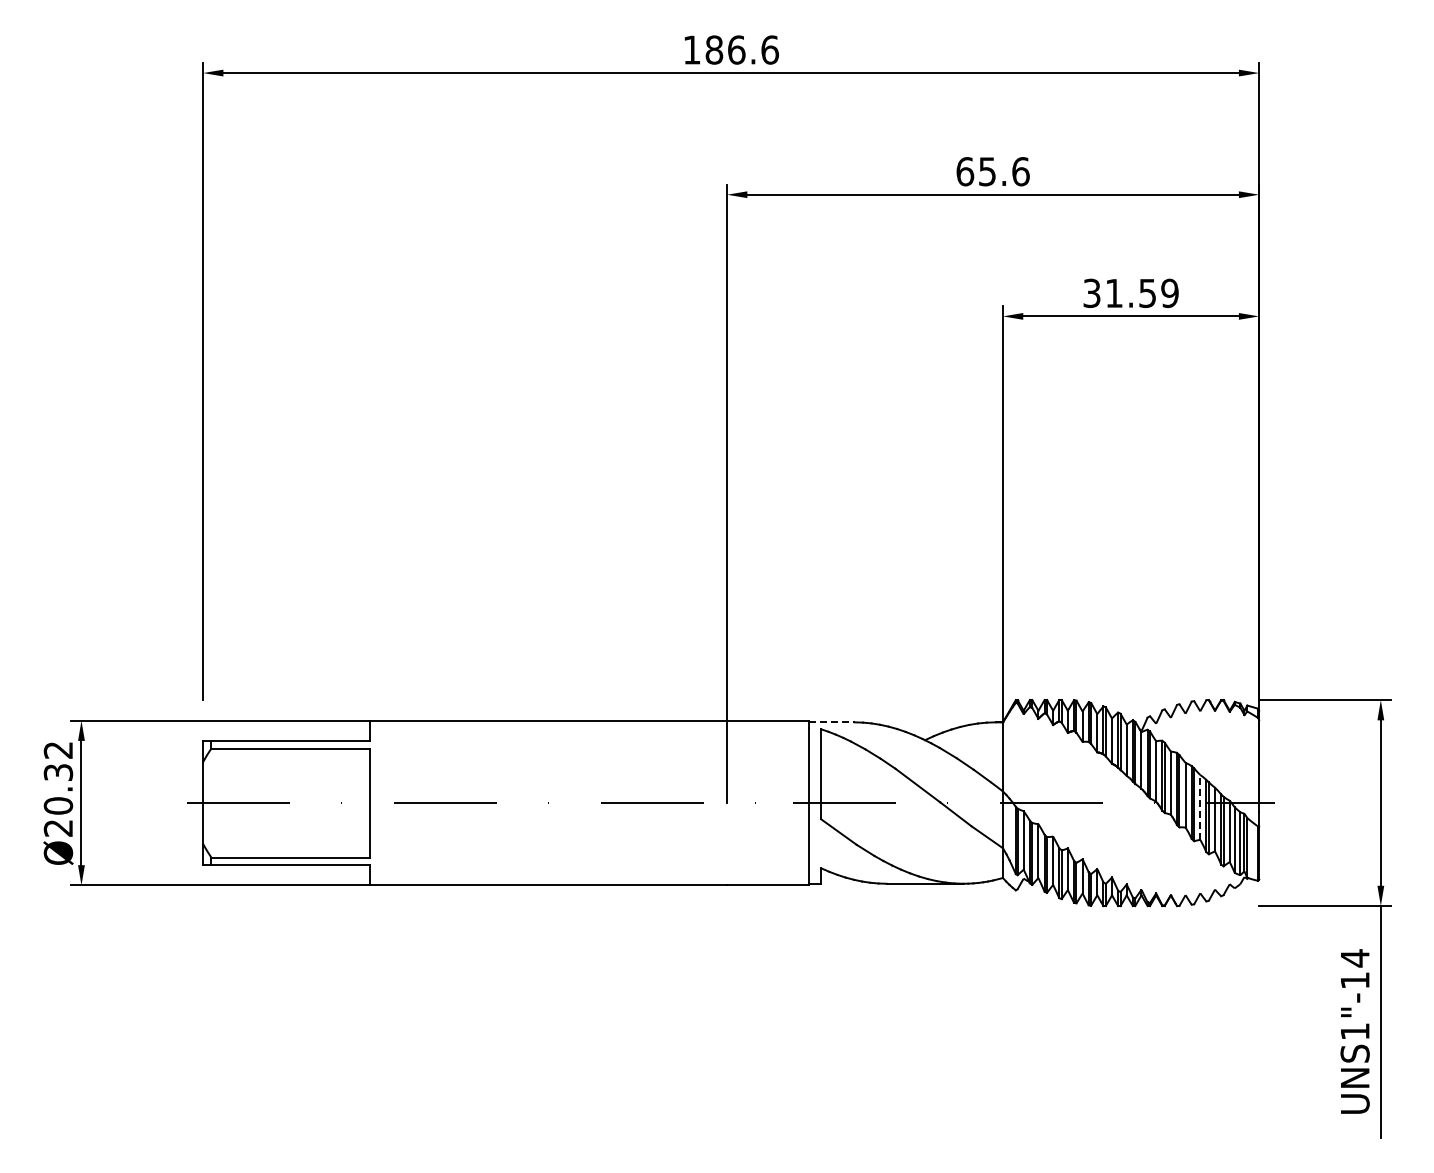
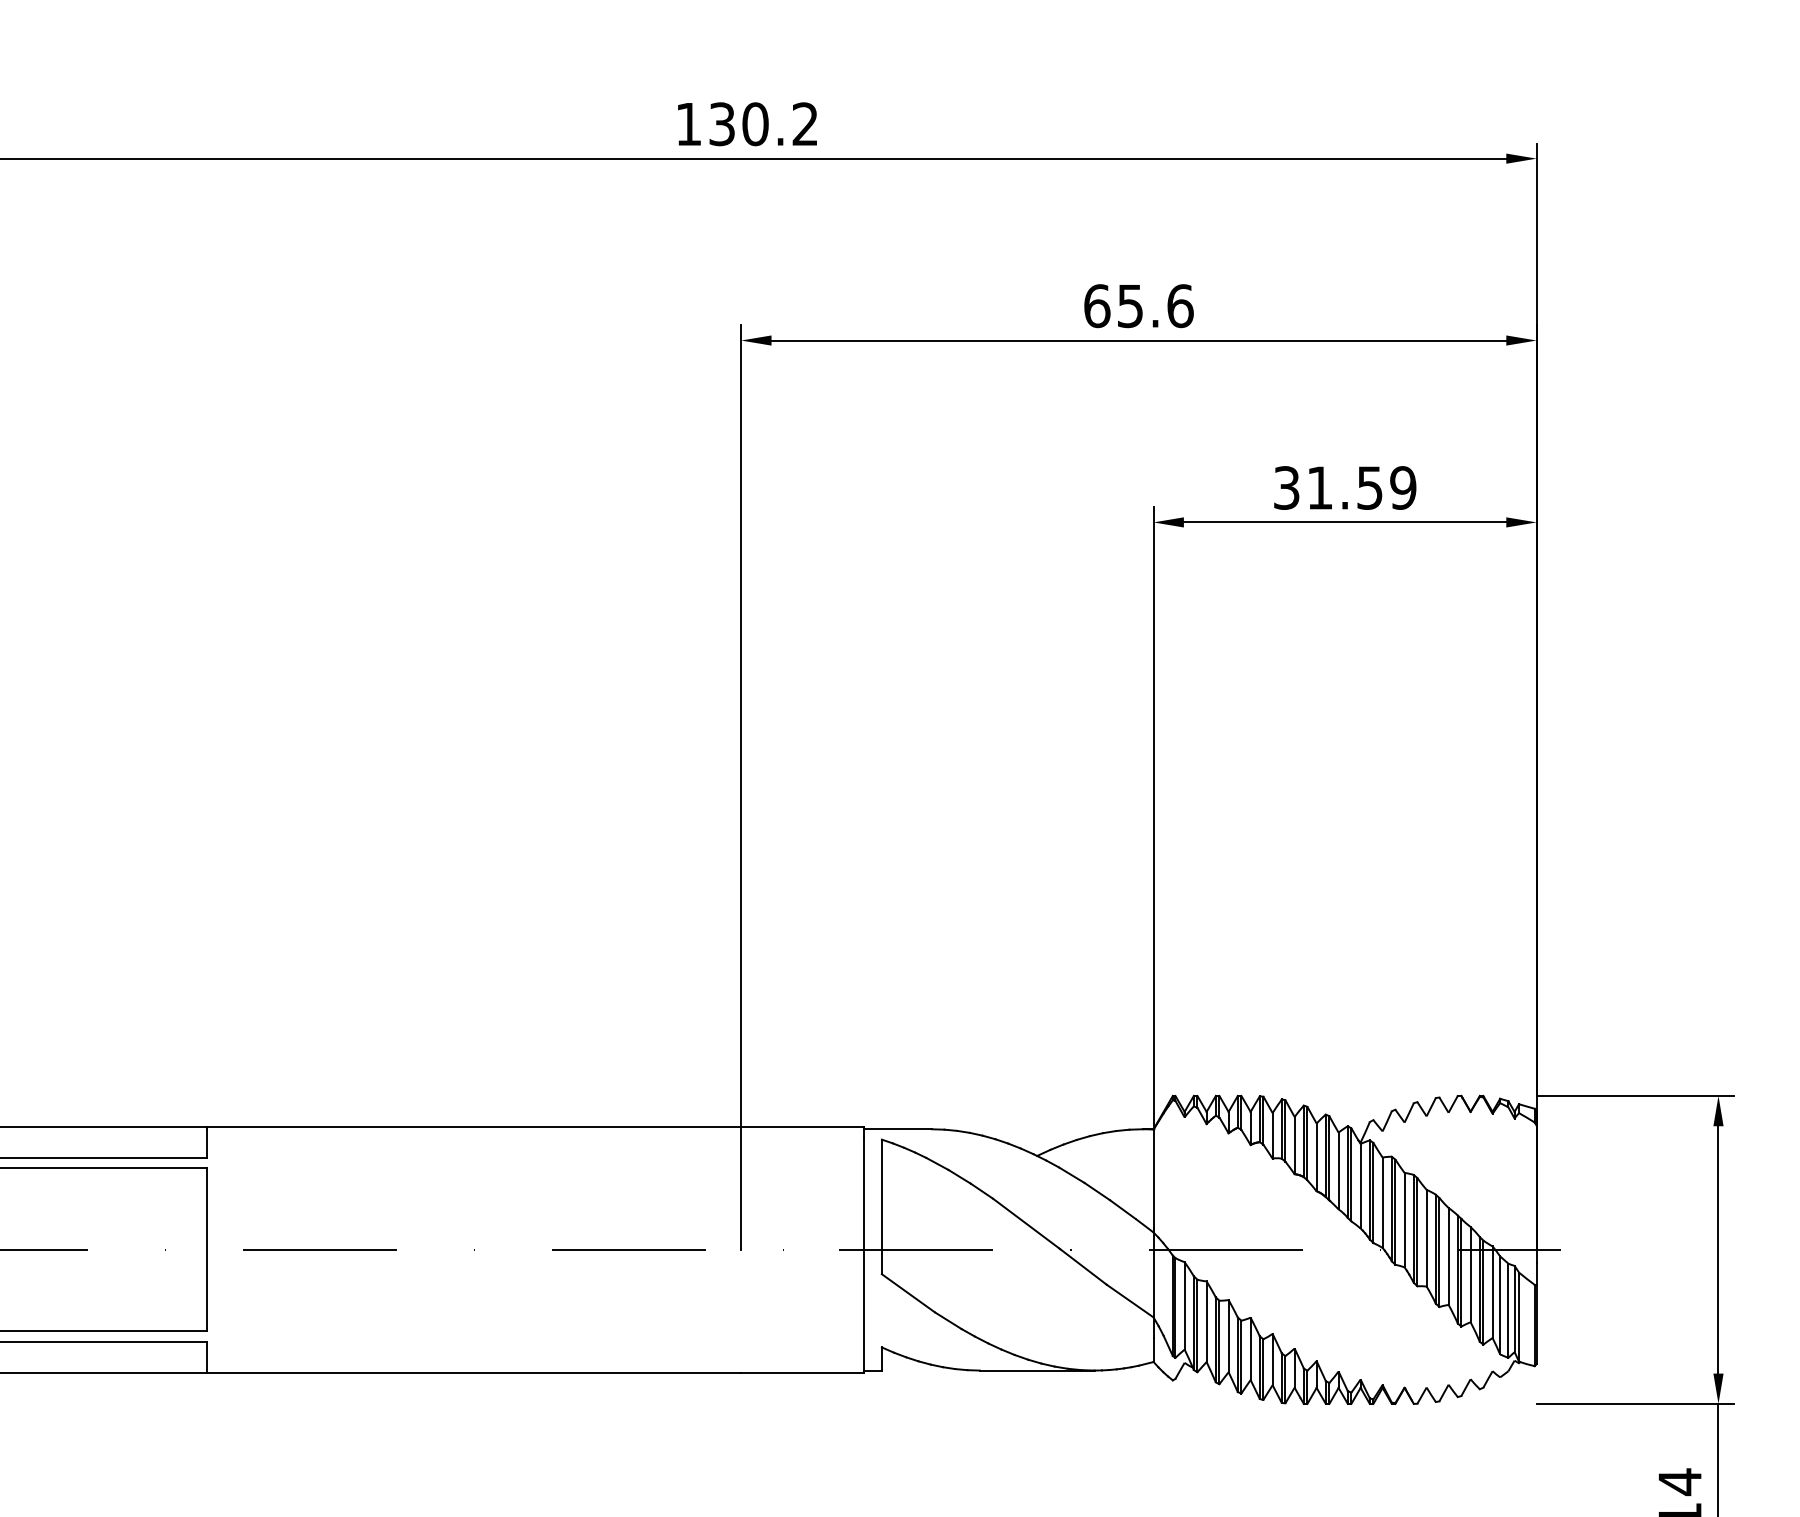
text: (741, 49) -> (762, 123), 186.6 -> 130.2
line: (831, 722) -> (897, 1129), dashed -> solid
line: (1200, 806) -> (1448, 1255), dashed -> solid

